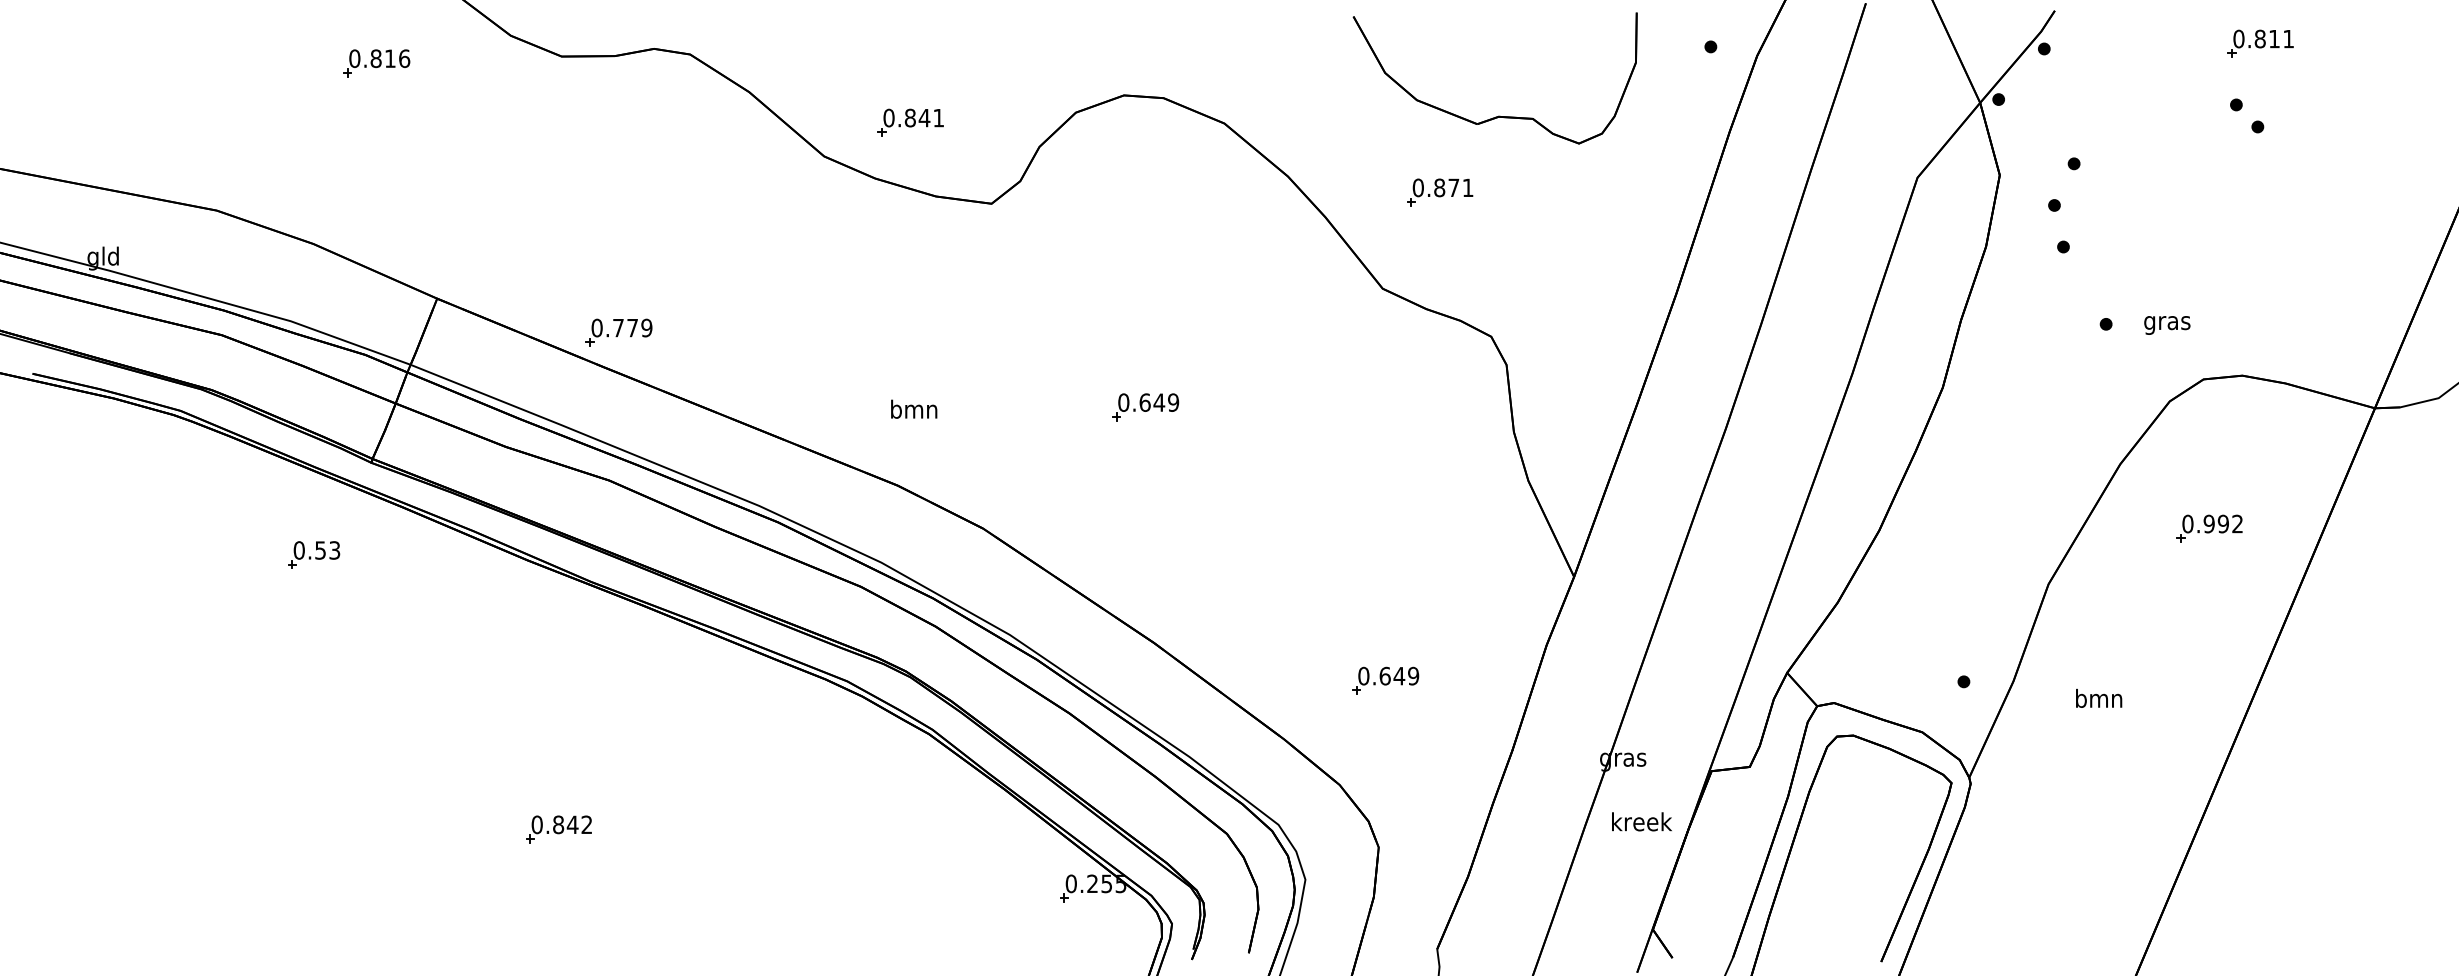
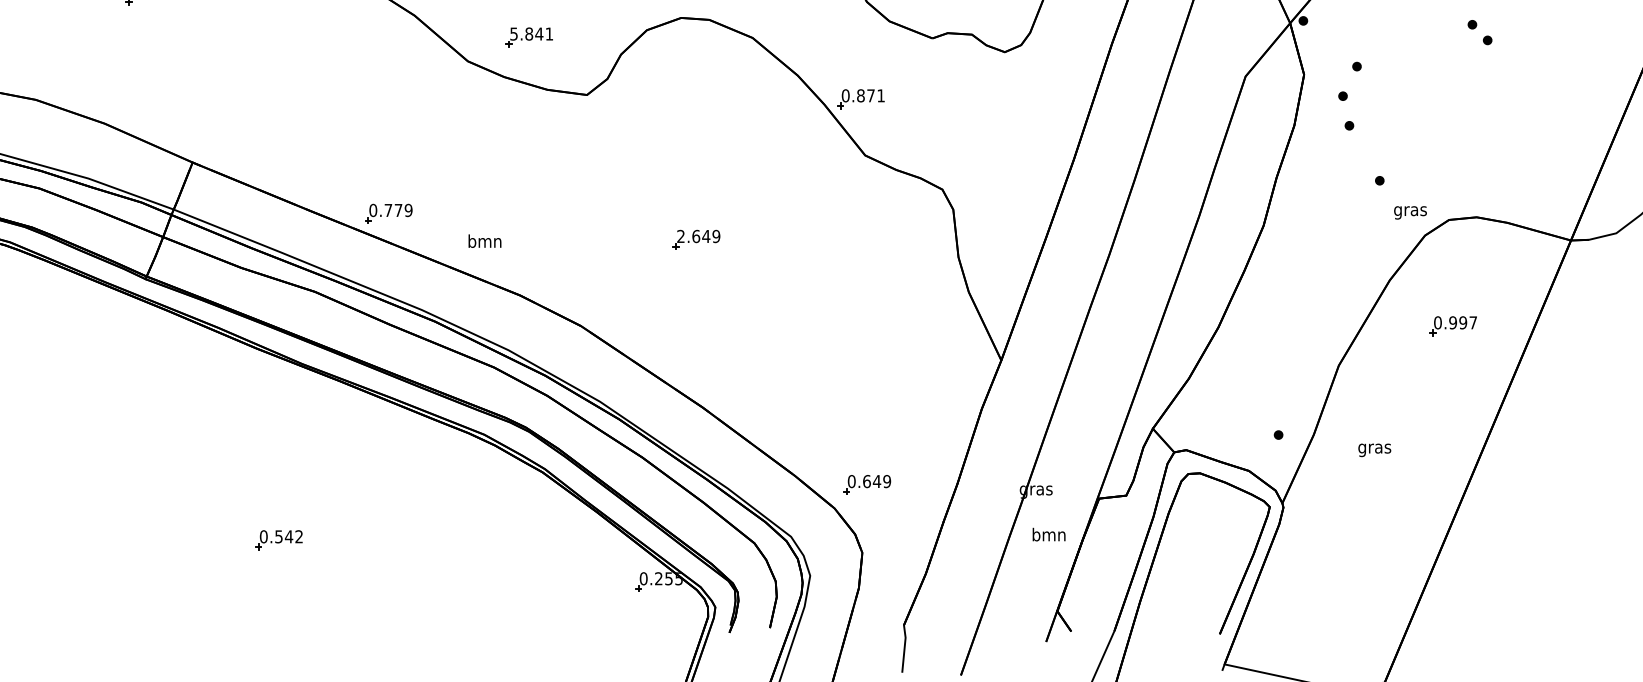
text: (888, 117) -> (513, 33), 0.841 -> 5.841
part: (1440, 192) -> (861, 99), moved
text: (2167, 325) -> (1410, 212), moved
part: (618, 332) -> (388, 213), moved
text: (1123, 402) -> (680, 236), 0.649 -> 2.649
text: (914, 408) -> (485, 240), moved
text: (2237, 523) -> (1473, 322), 0.992 -> 0.997
part: (314, 554) -> (105, 344), removed
part: (1385, 680) -> (867, 484), moved
text: (2099, 700) -> (1375, 448), bmn -> gras
text: (1641, 821) -> (1049, 534), kreek -> bmn
text: (558, 824) -> (278, 536), 0.842 -> 0.542

